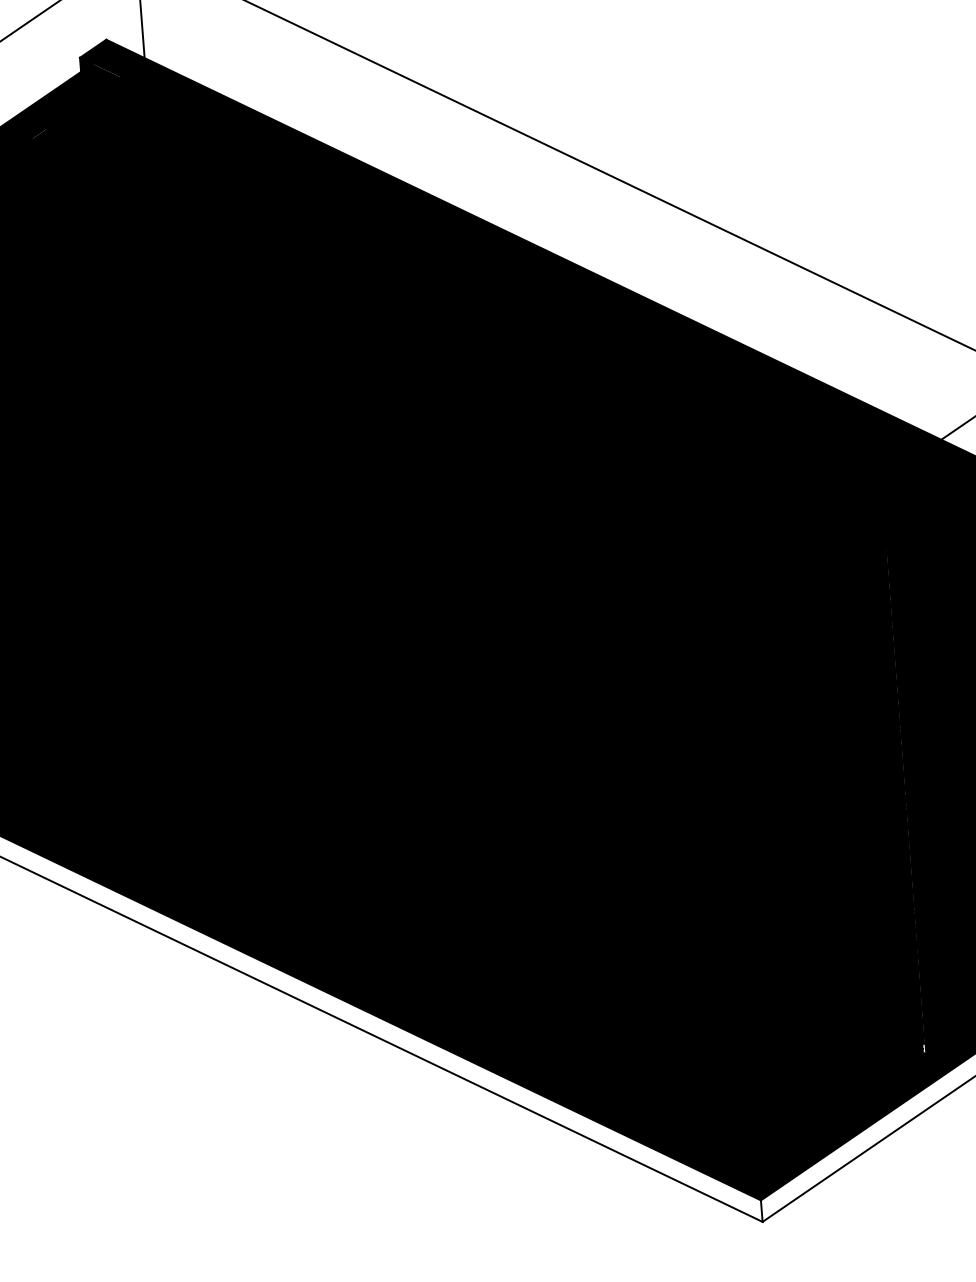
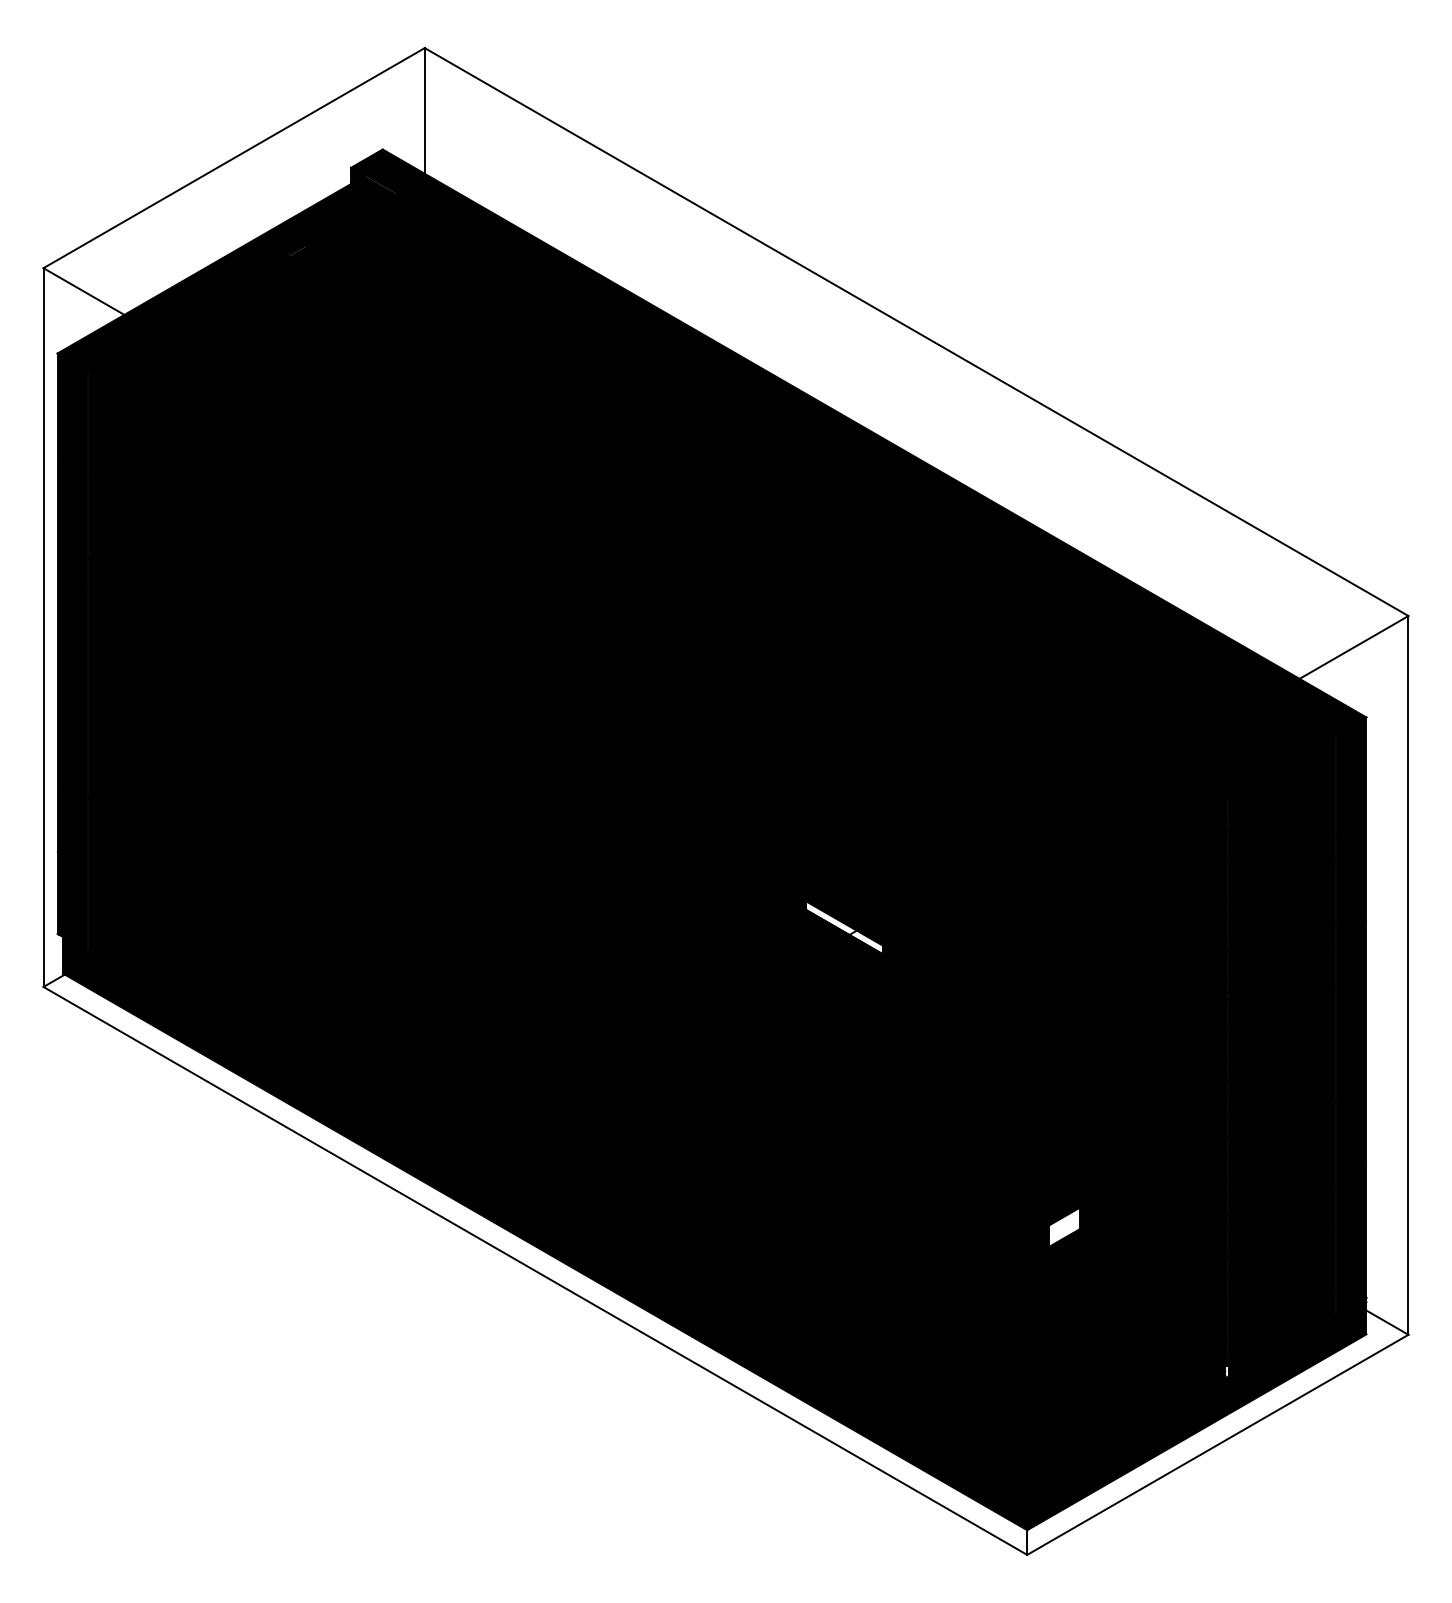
fill: (561, 687) -> (844, 927), removed
fill: (773, 933) -> (1064, 1226), removed

